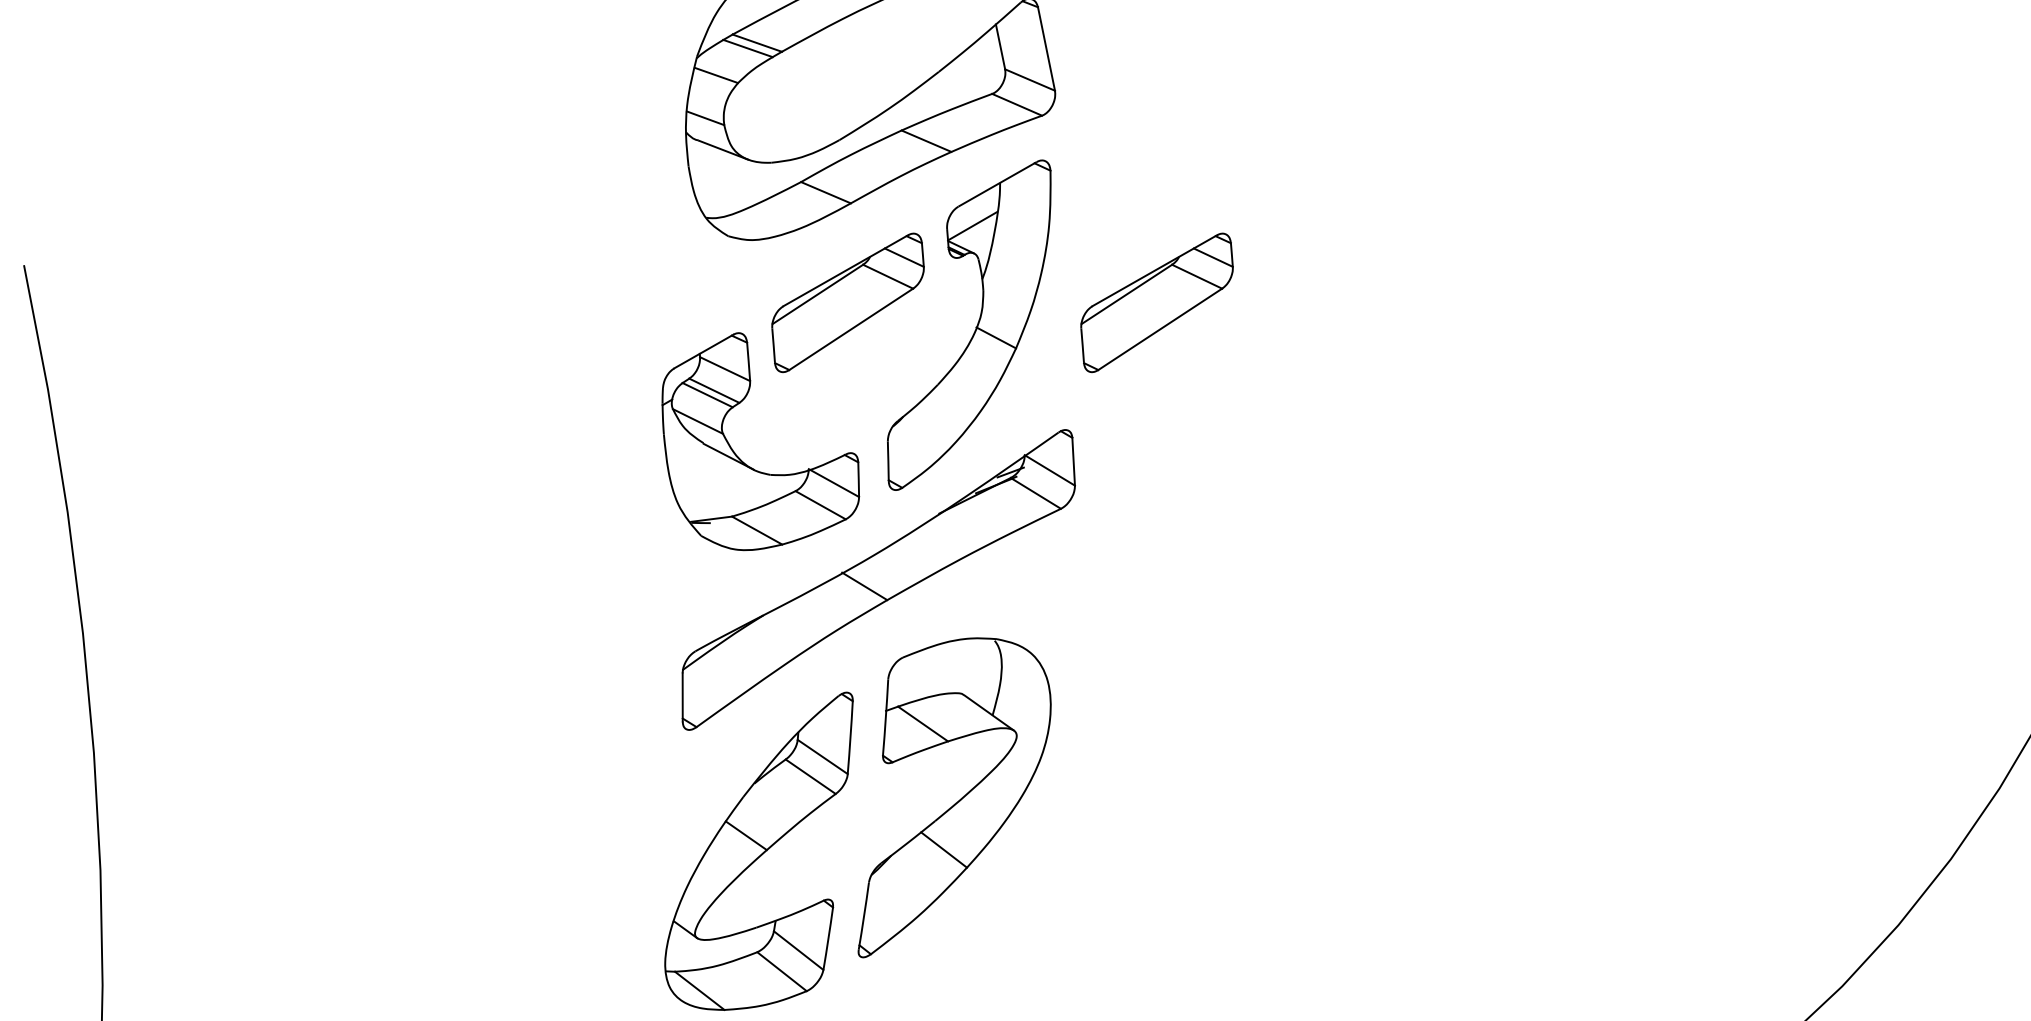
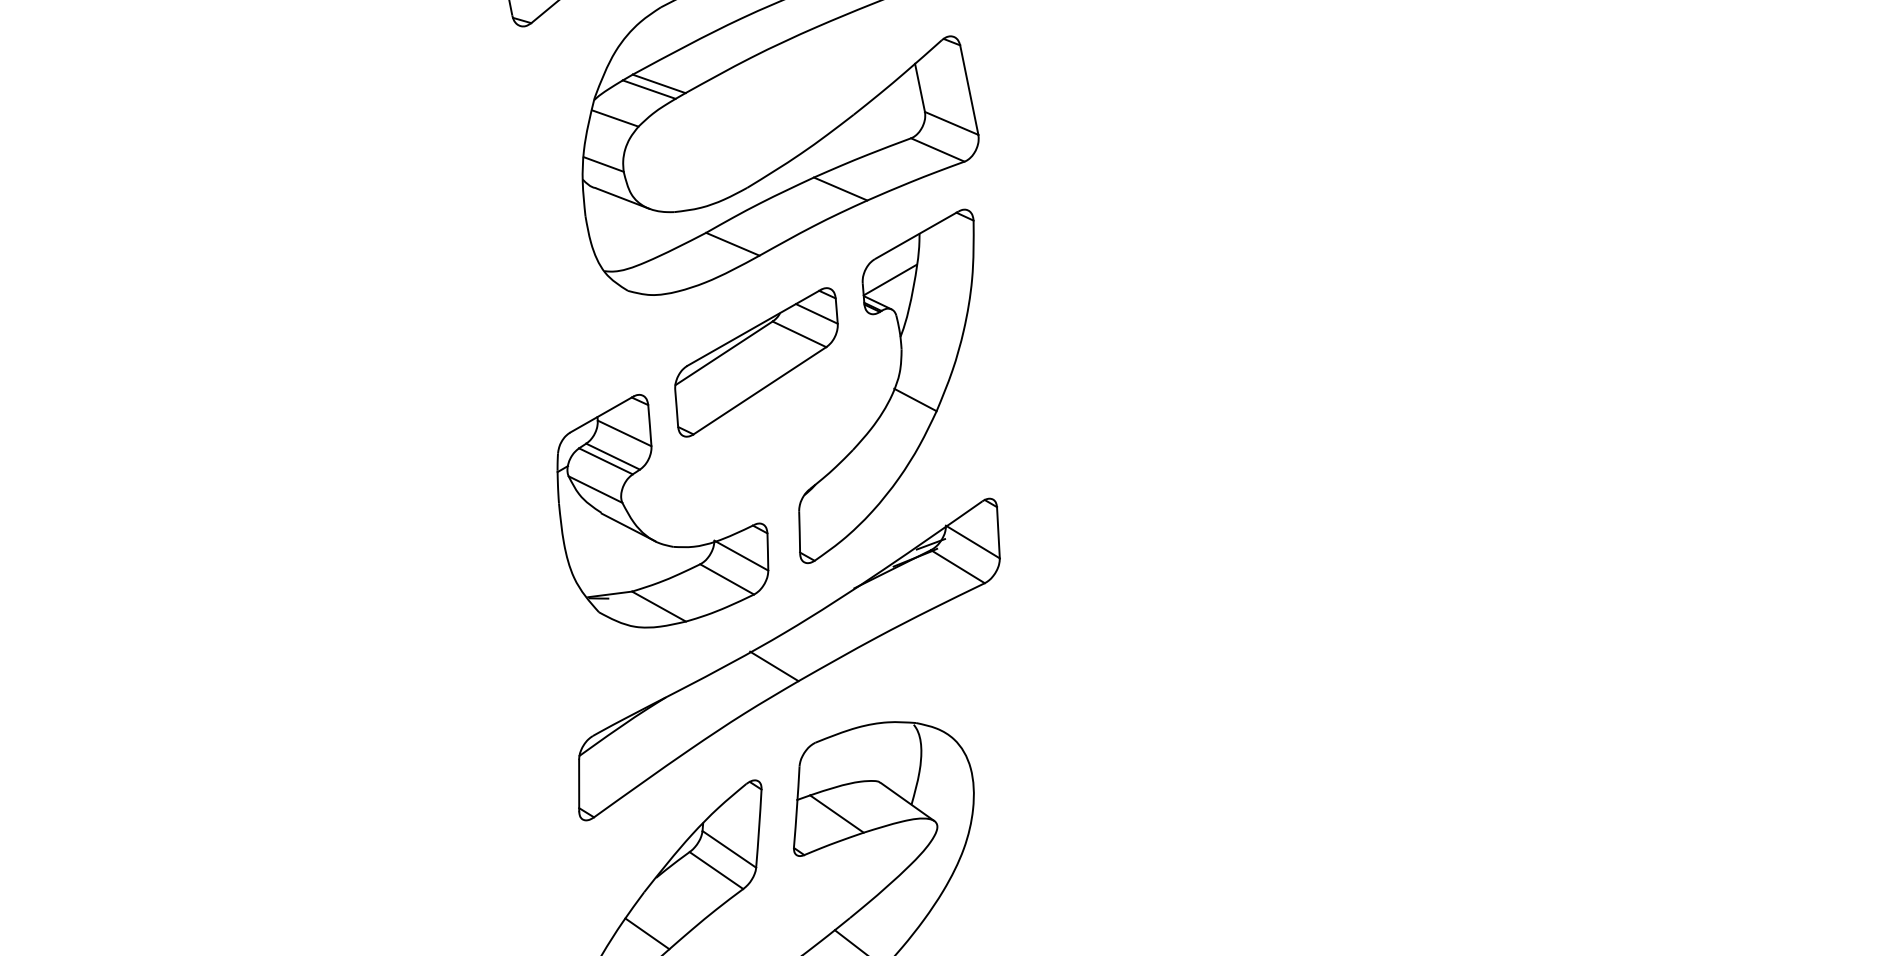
part: (1156, 302) -> (1087, 361), removed

